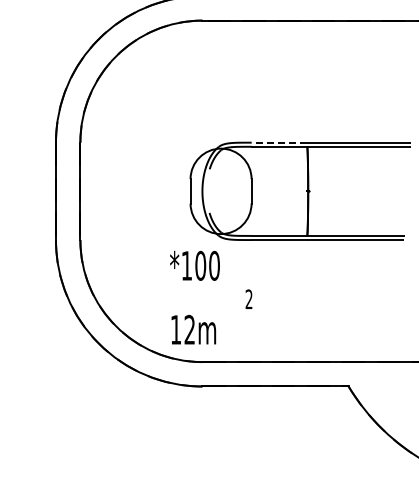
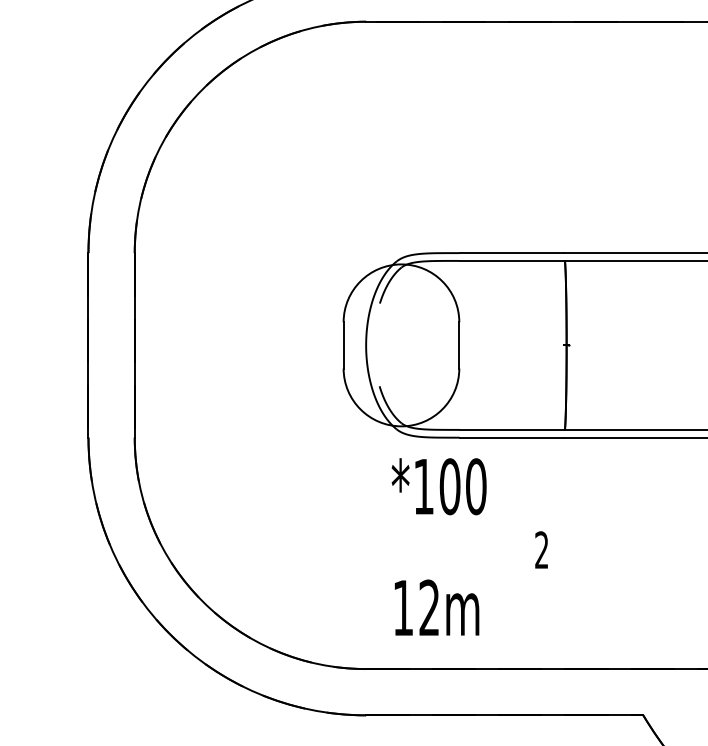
line: (279, 142) -> (512, 252), dashed -> solid
text: (211, 297) -> (470, 546), moved

